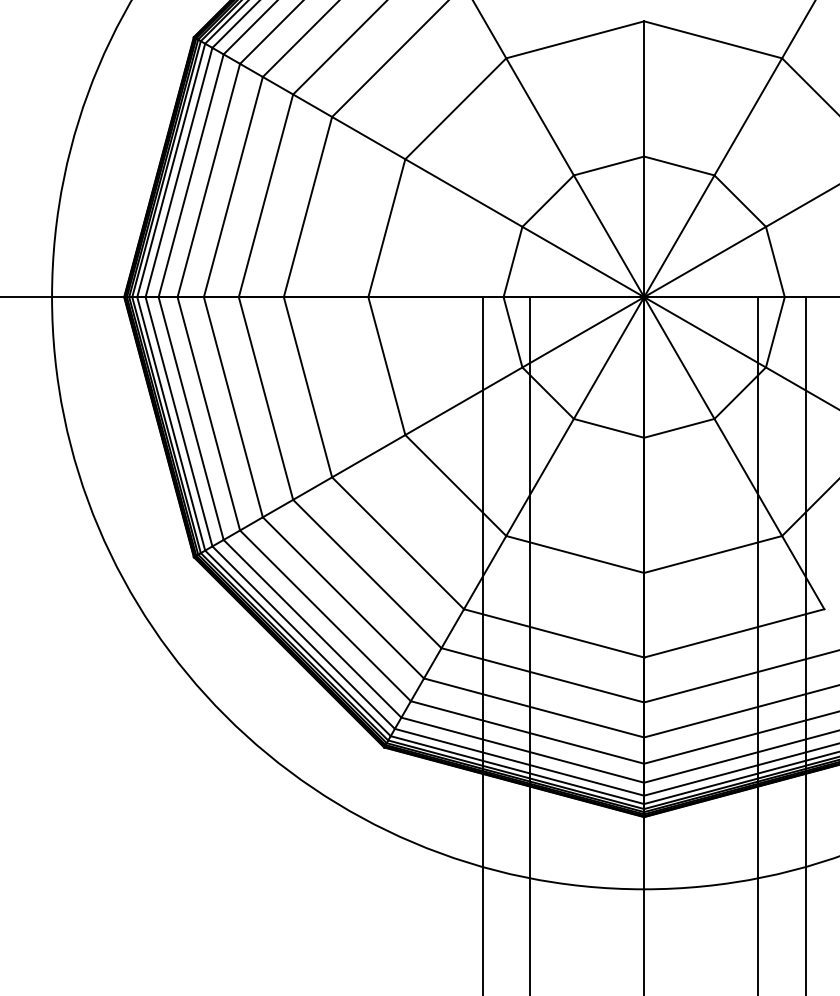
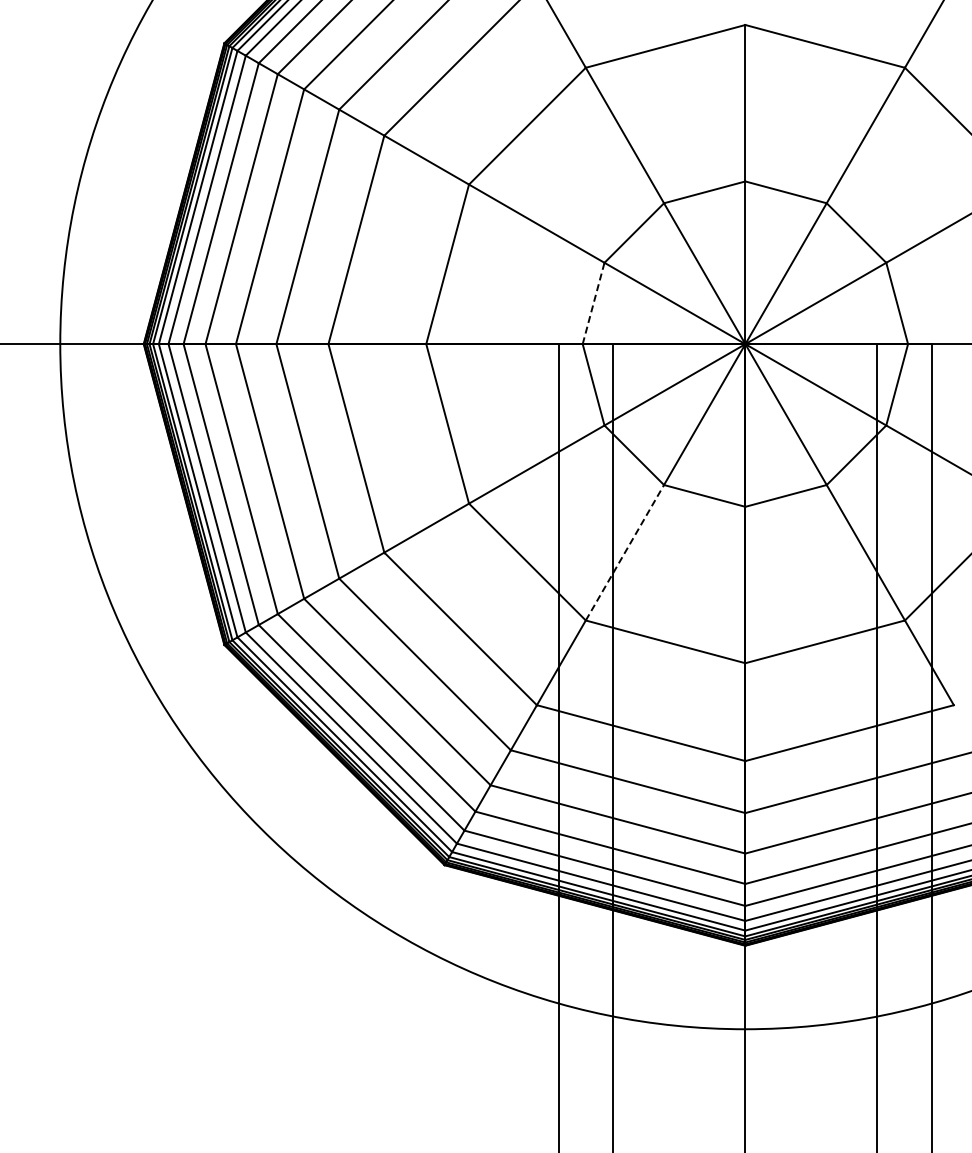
line: (512, 262) -> (593, 303), solid -> dashed
line: (540, 477) -> (625, 552), solid -> dashed

